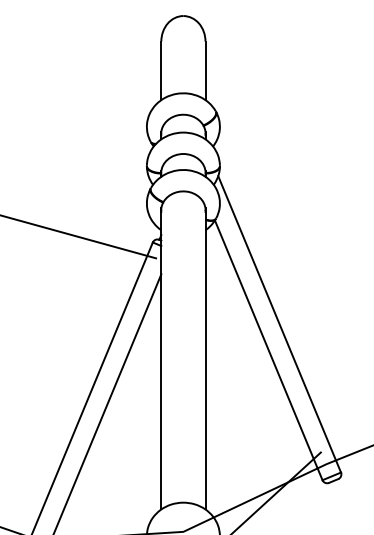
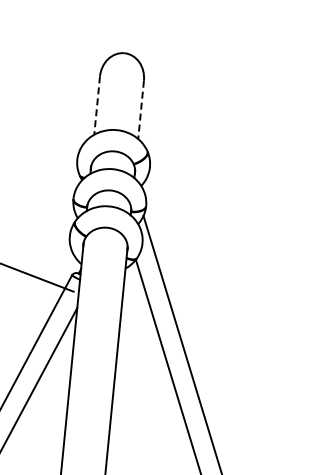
line: (161, 71) -> (97, 106), solid -> dashed
line: (205, 71) -> (141, 110), solid -> dashed

